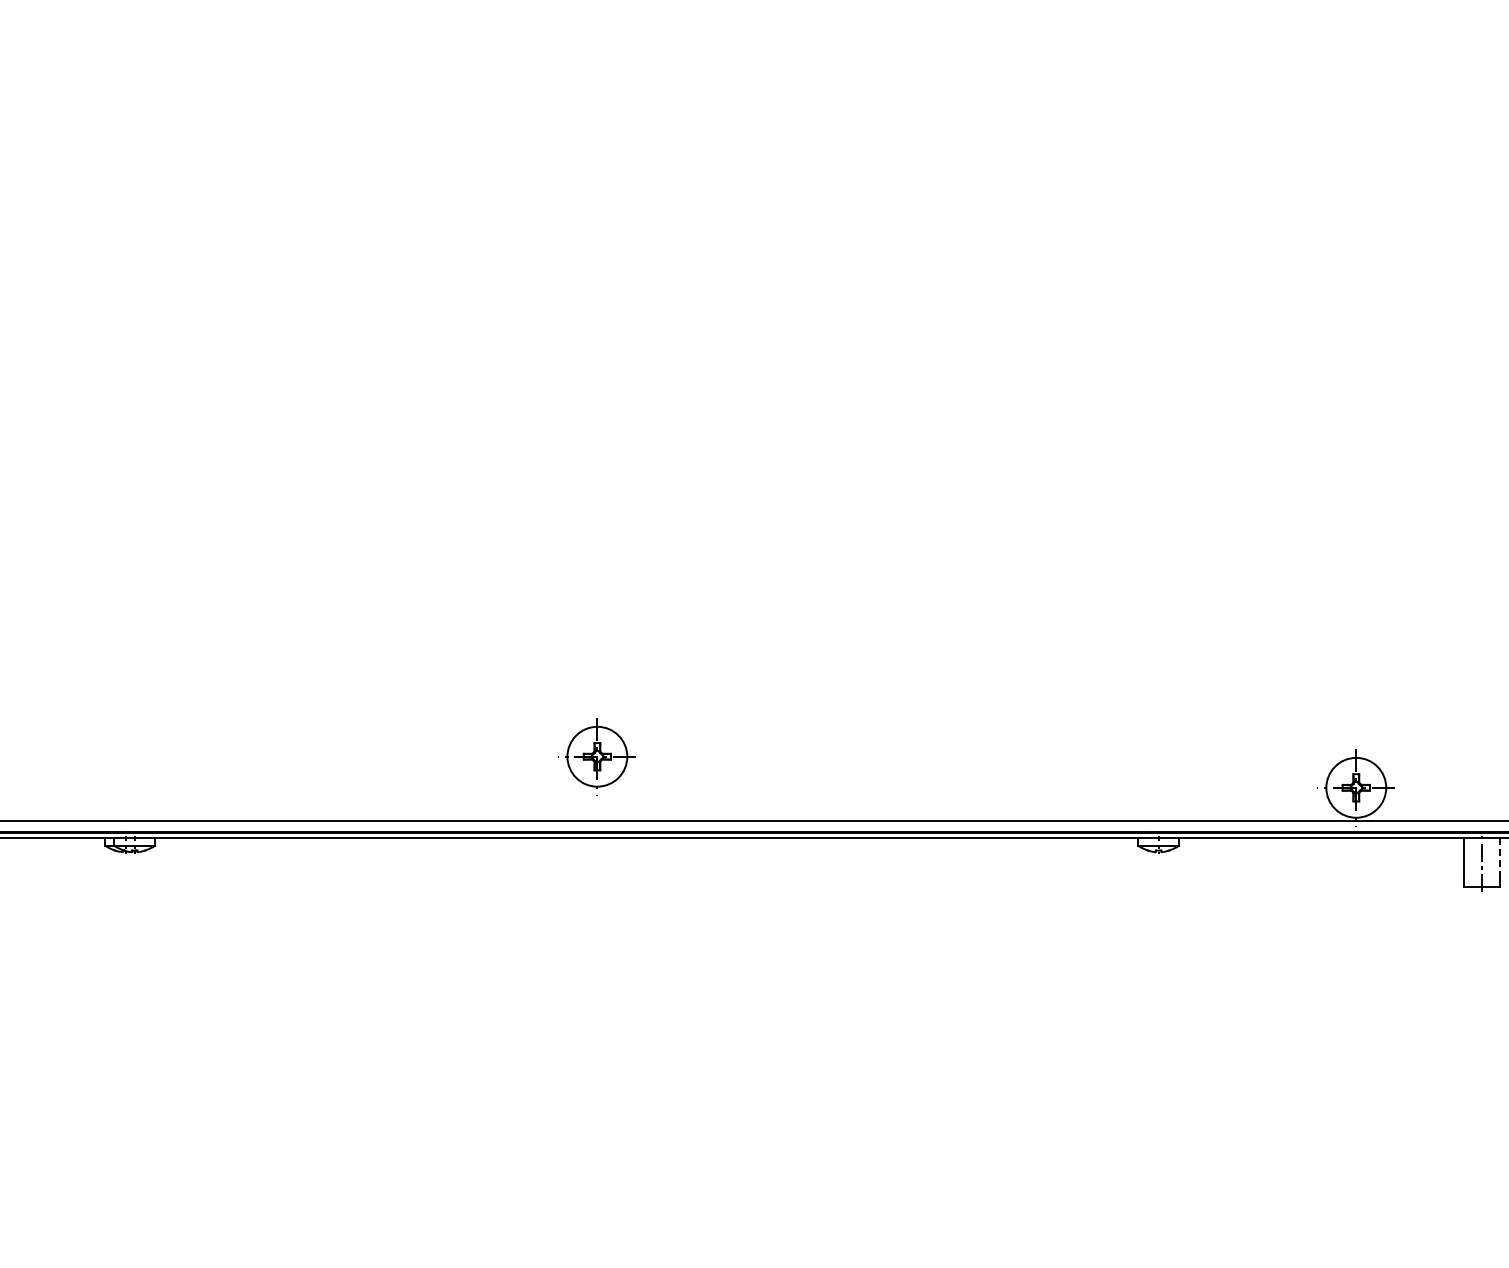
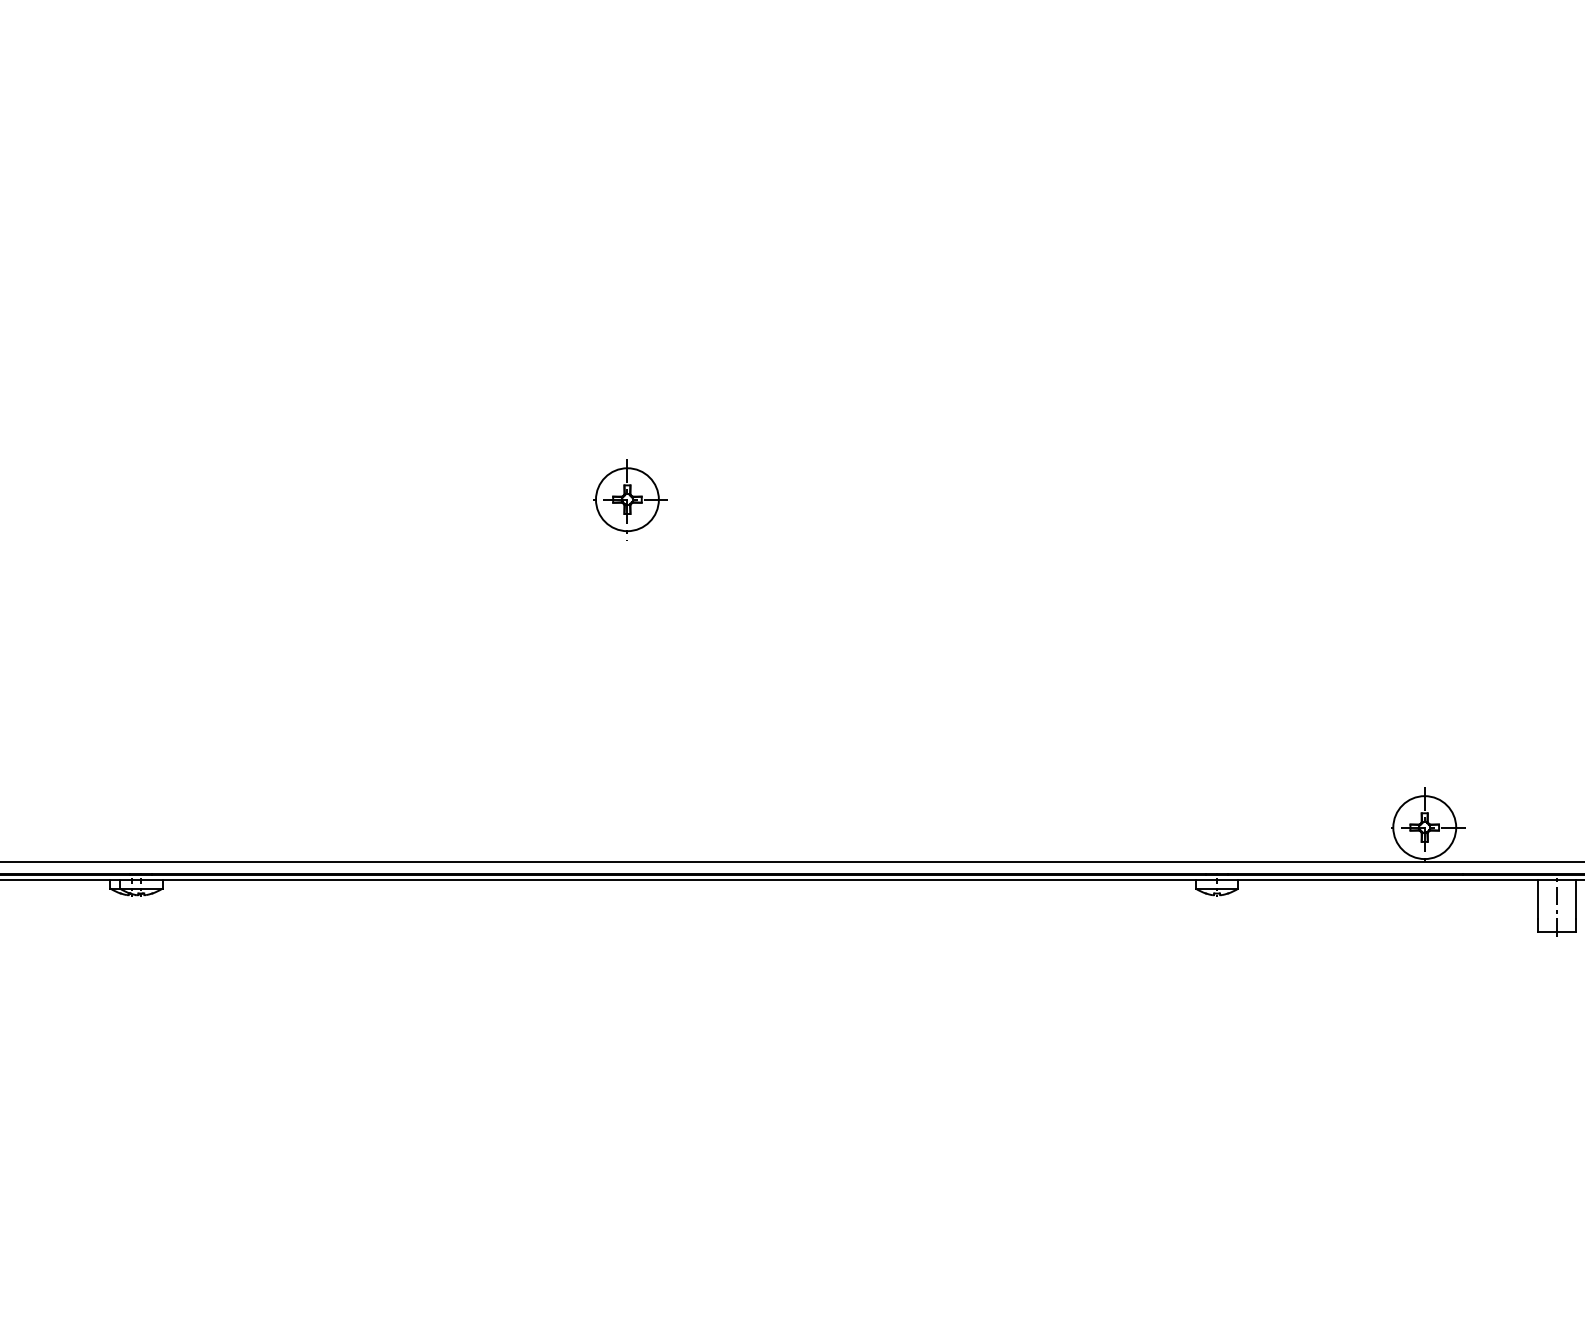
part: (596, 756) -> (626, 499), moved
line: (1500, 856) -> (1576, 899), dashed -> solid

